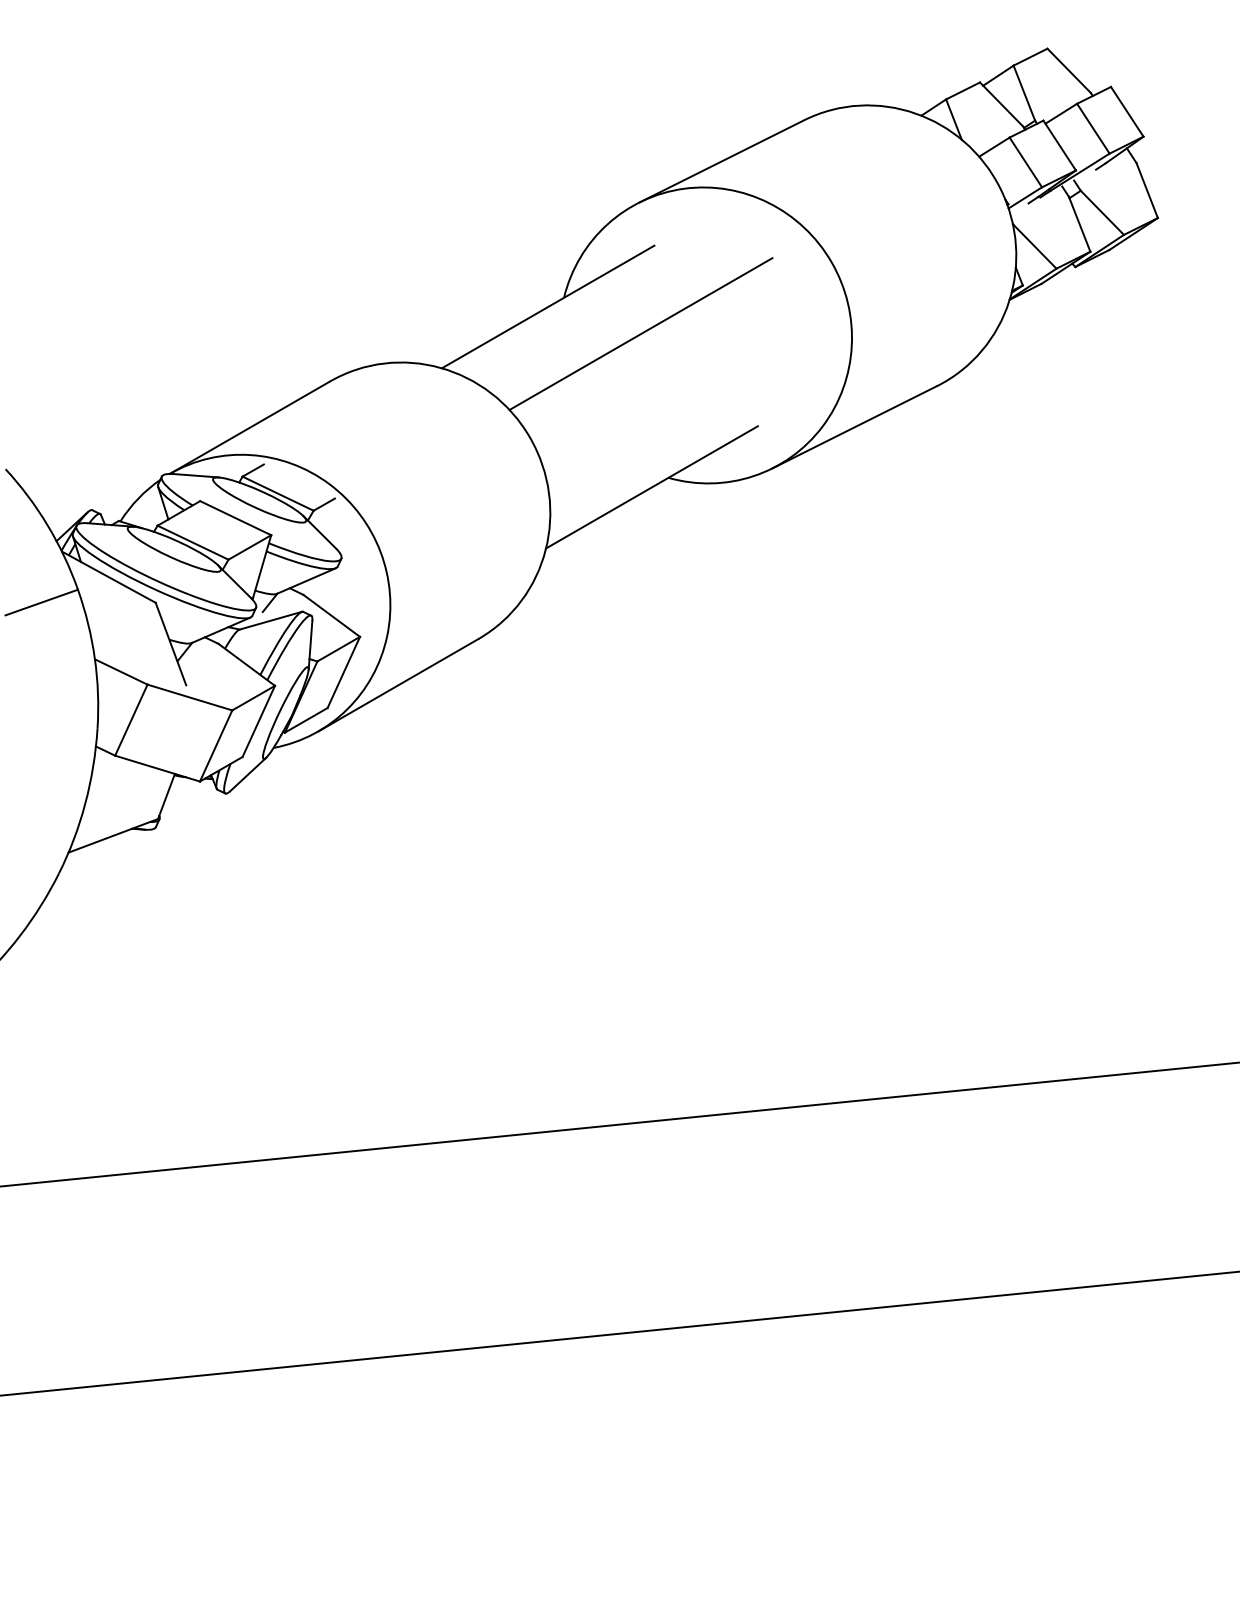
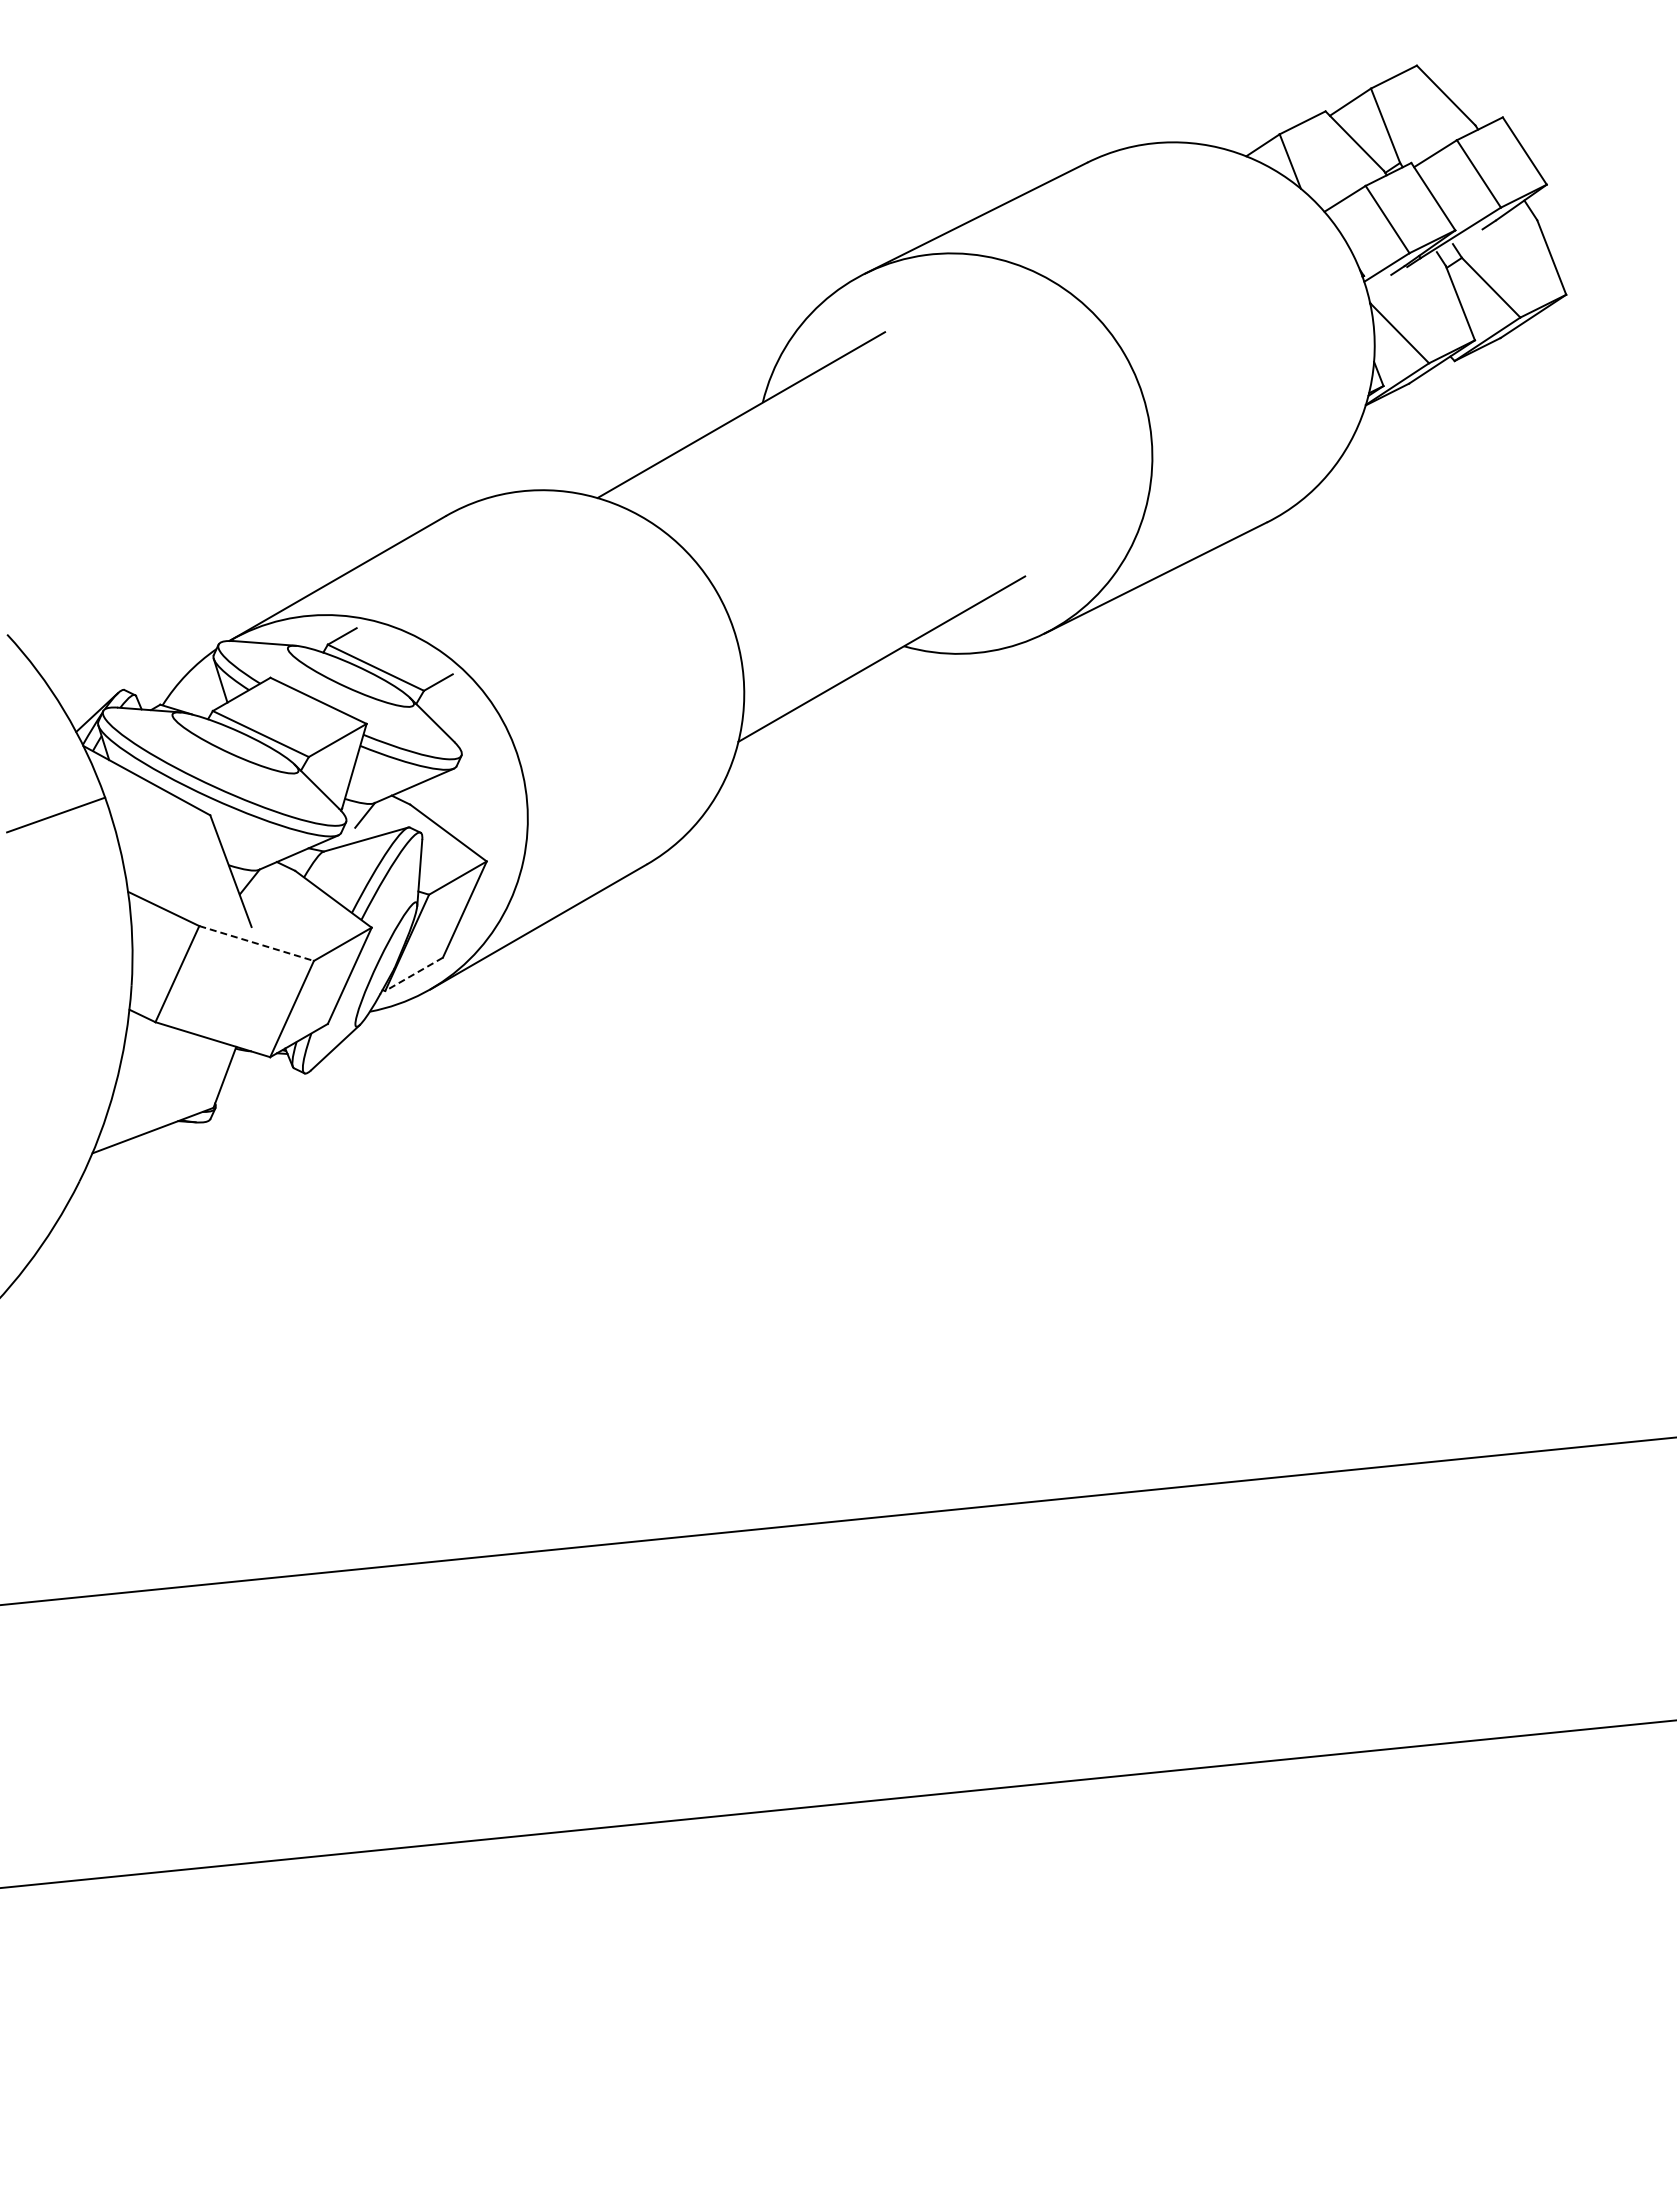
line: (640, 333) -> (866, 451), removed
line: (189, 697) -> (256, 943), solid -> dashed
line: (305, 720) -> (413, 974), solid -> dashed

